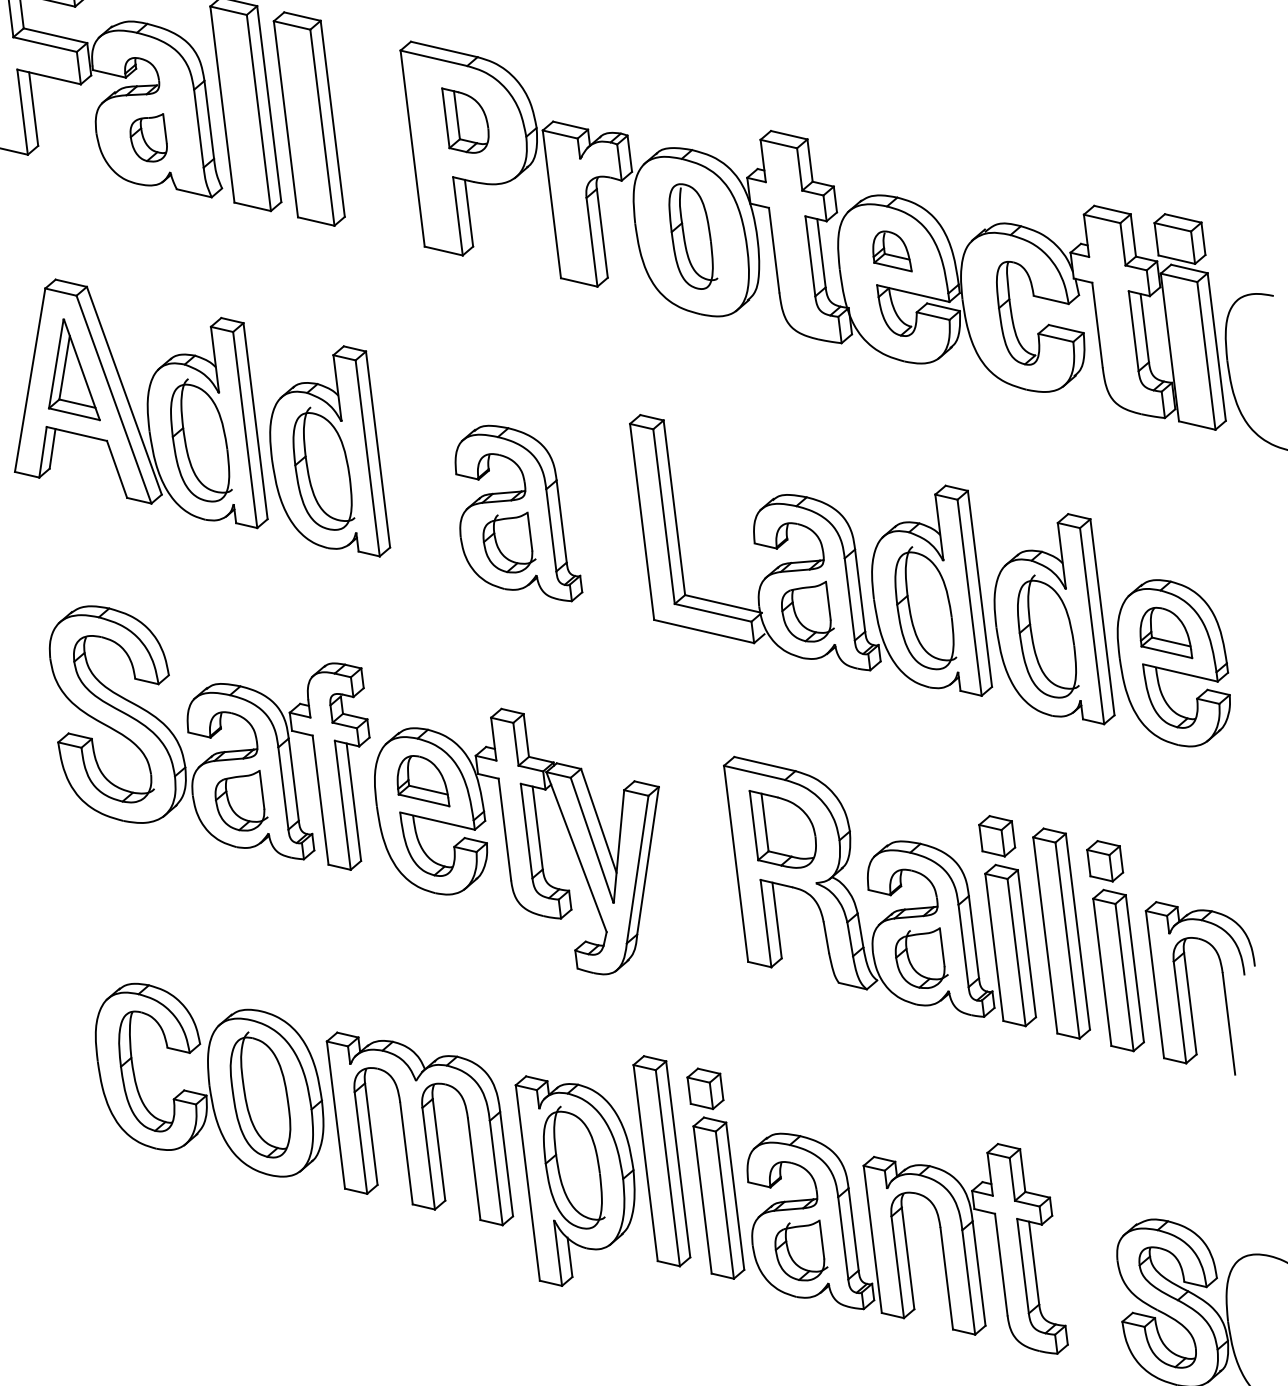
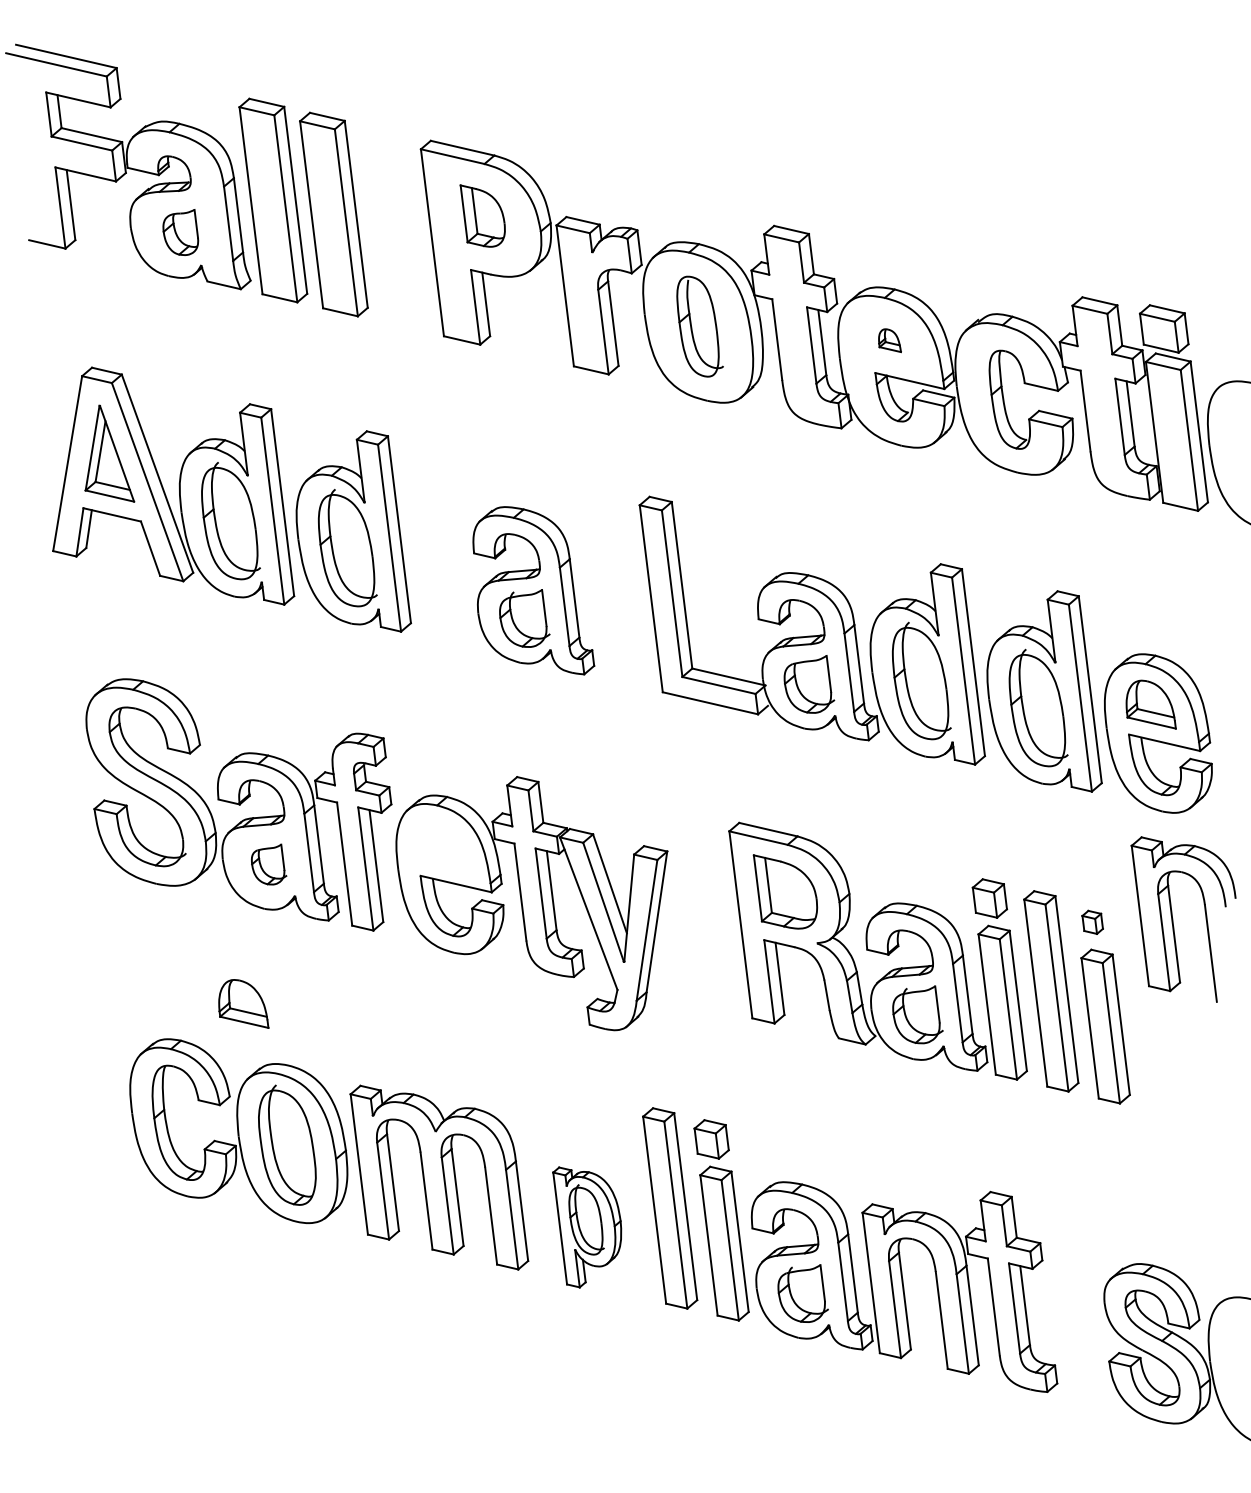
part: (891, 251) -> (889, 340), size x0.6
part: (423, 780) -> (243, 1003), moved
part: (240, 800) -> (268, 864), size x0.7
part: (1104, 861) -> (1092, 922), size x0.6
part: (1189, 988) -> (1173, 919), moved
part: (574, 1181) -> (586, 1227), size x0.6

